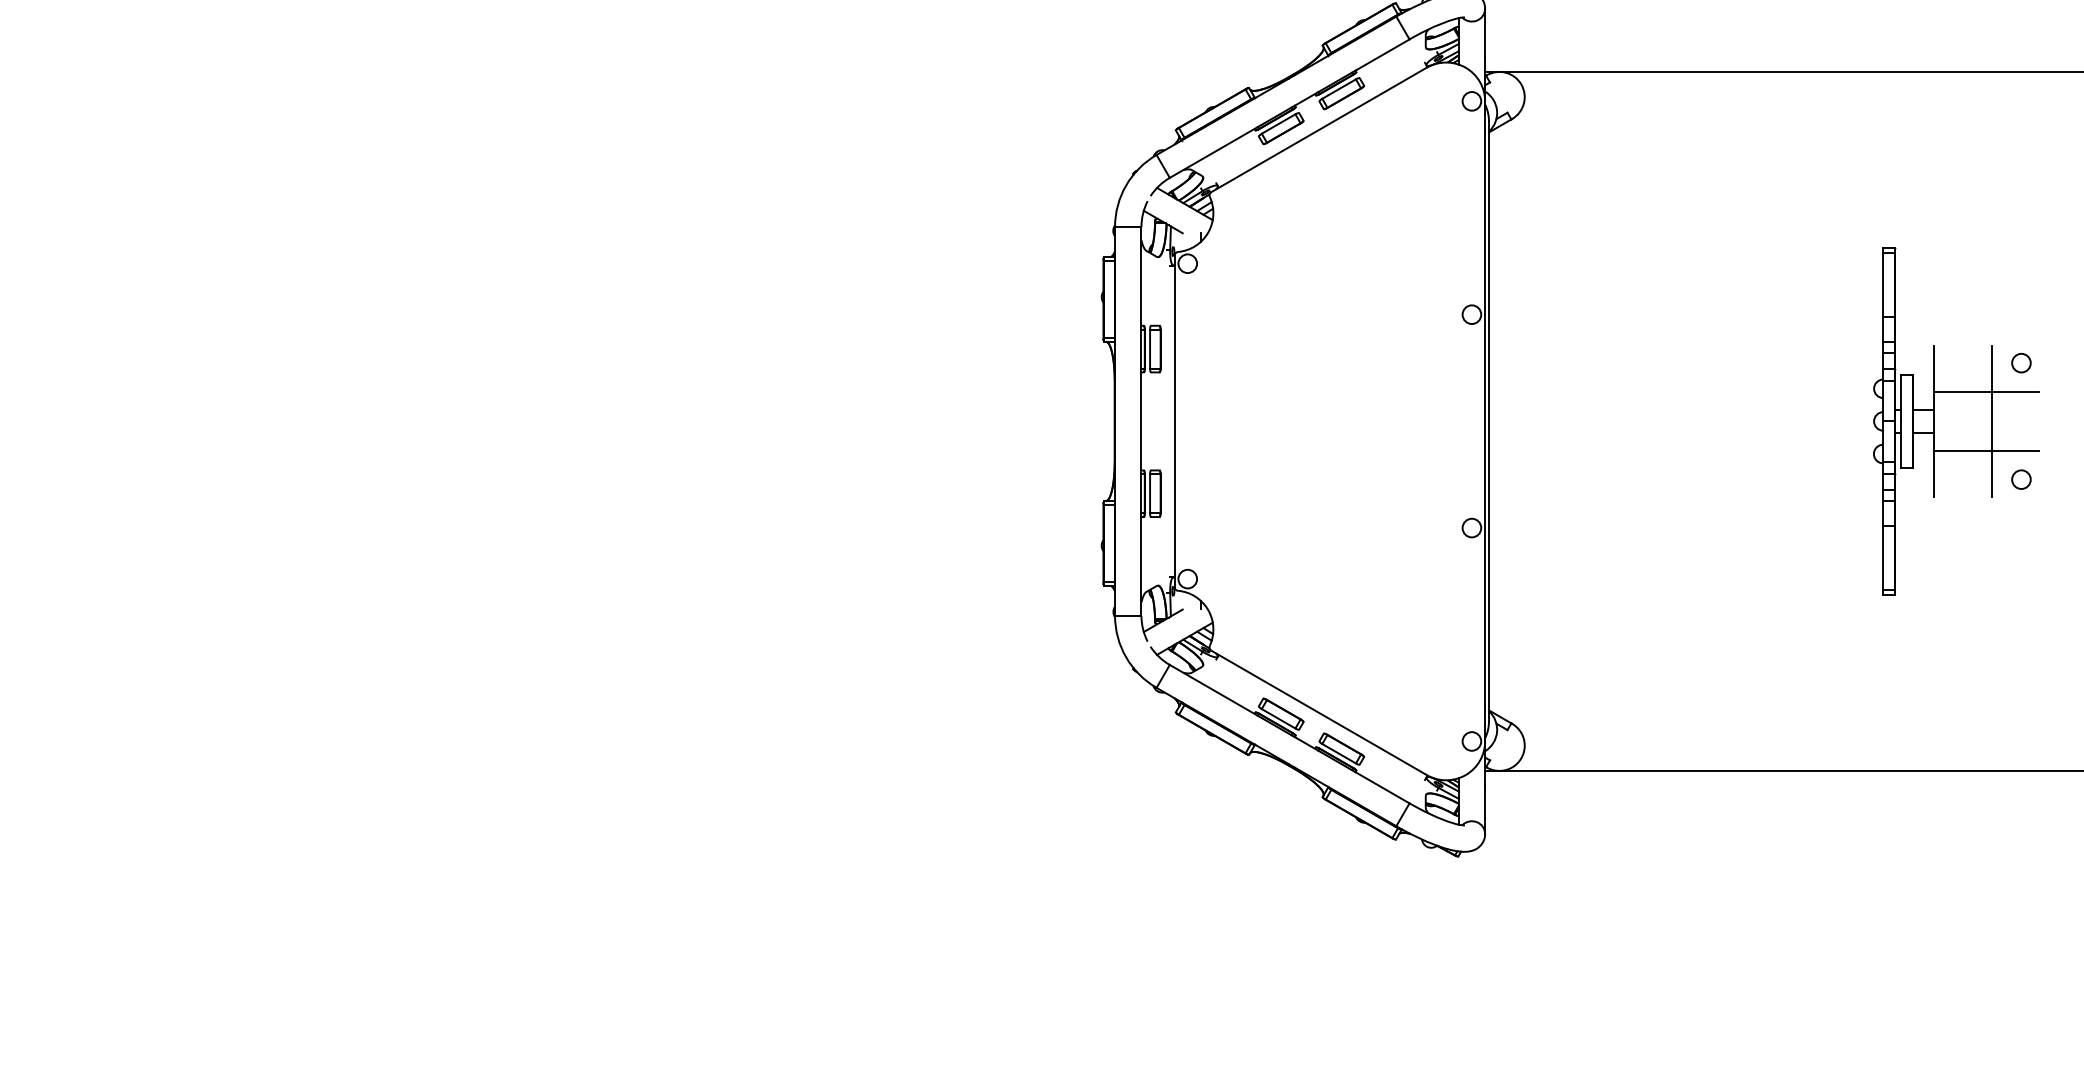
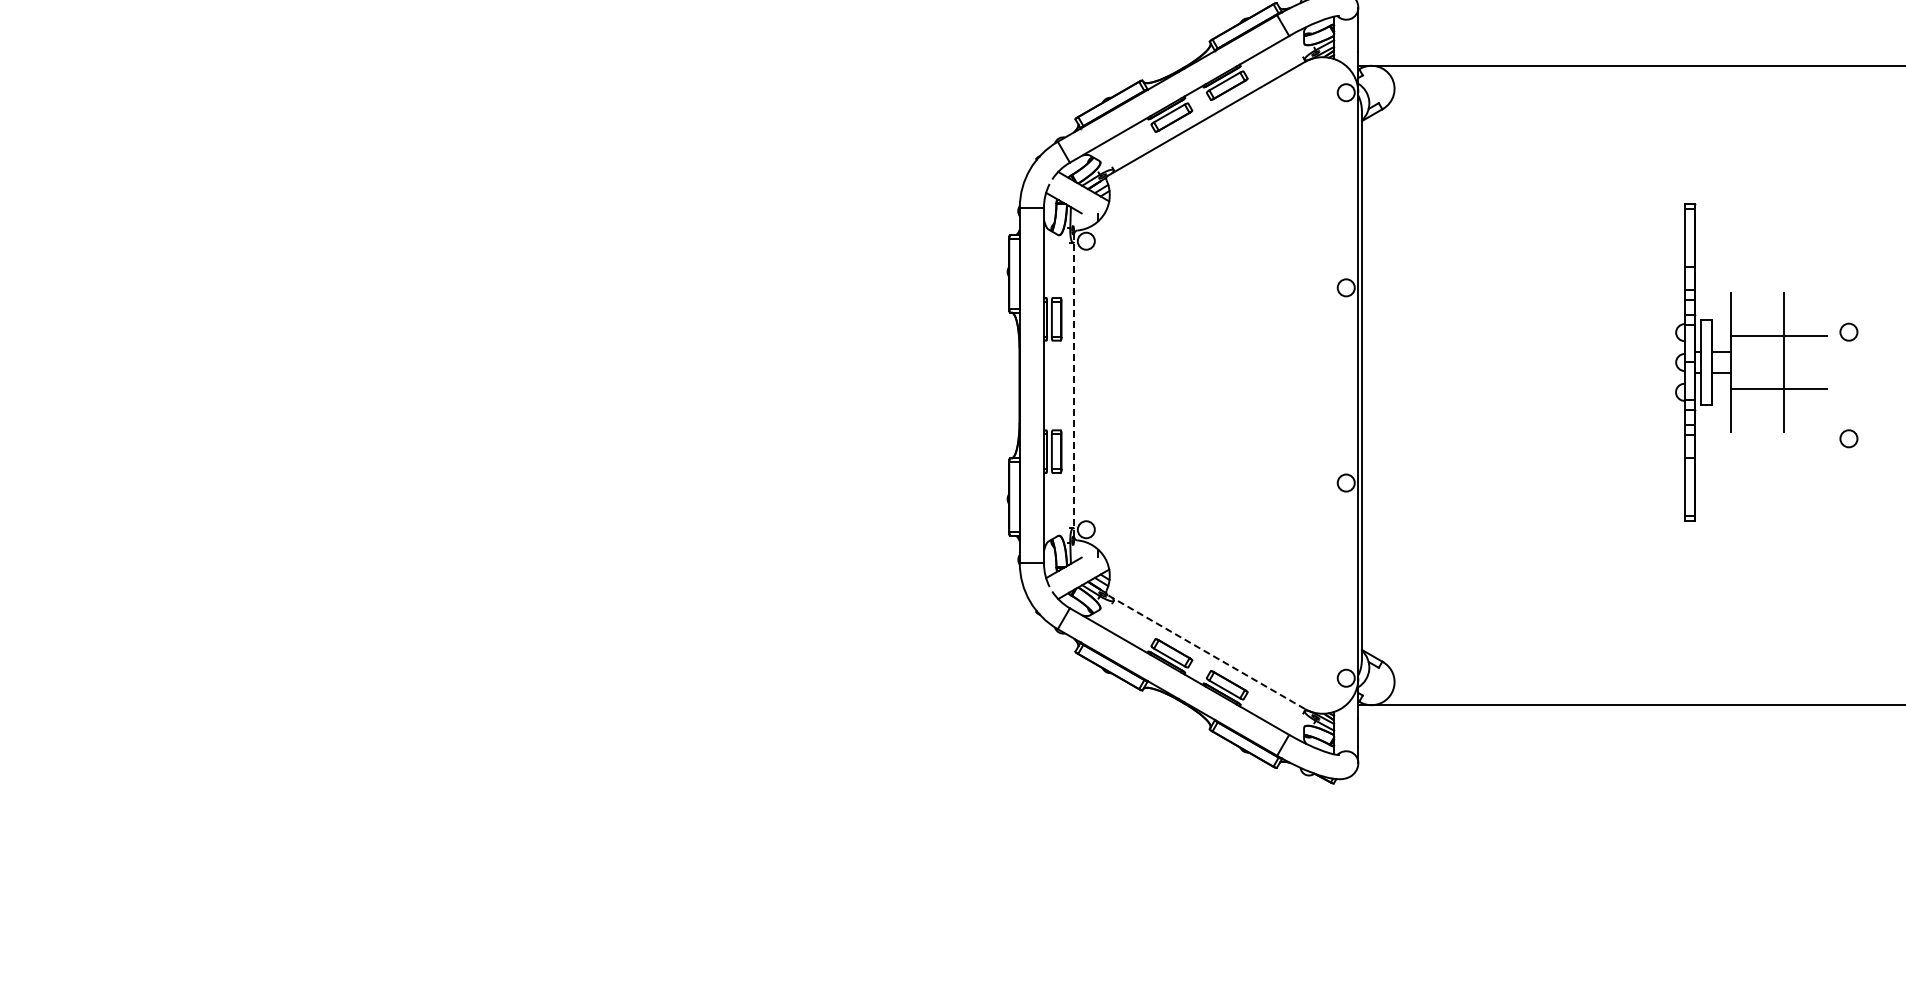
line: (1174, 421) -> (1074, 385), solid -> dashed
part: (1956, 421) -> (1751, 362), moved
line: (1319, 713) -> (1206, 652), solid -> dashed

